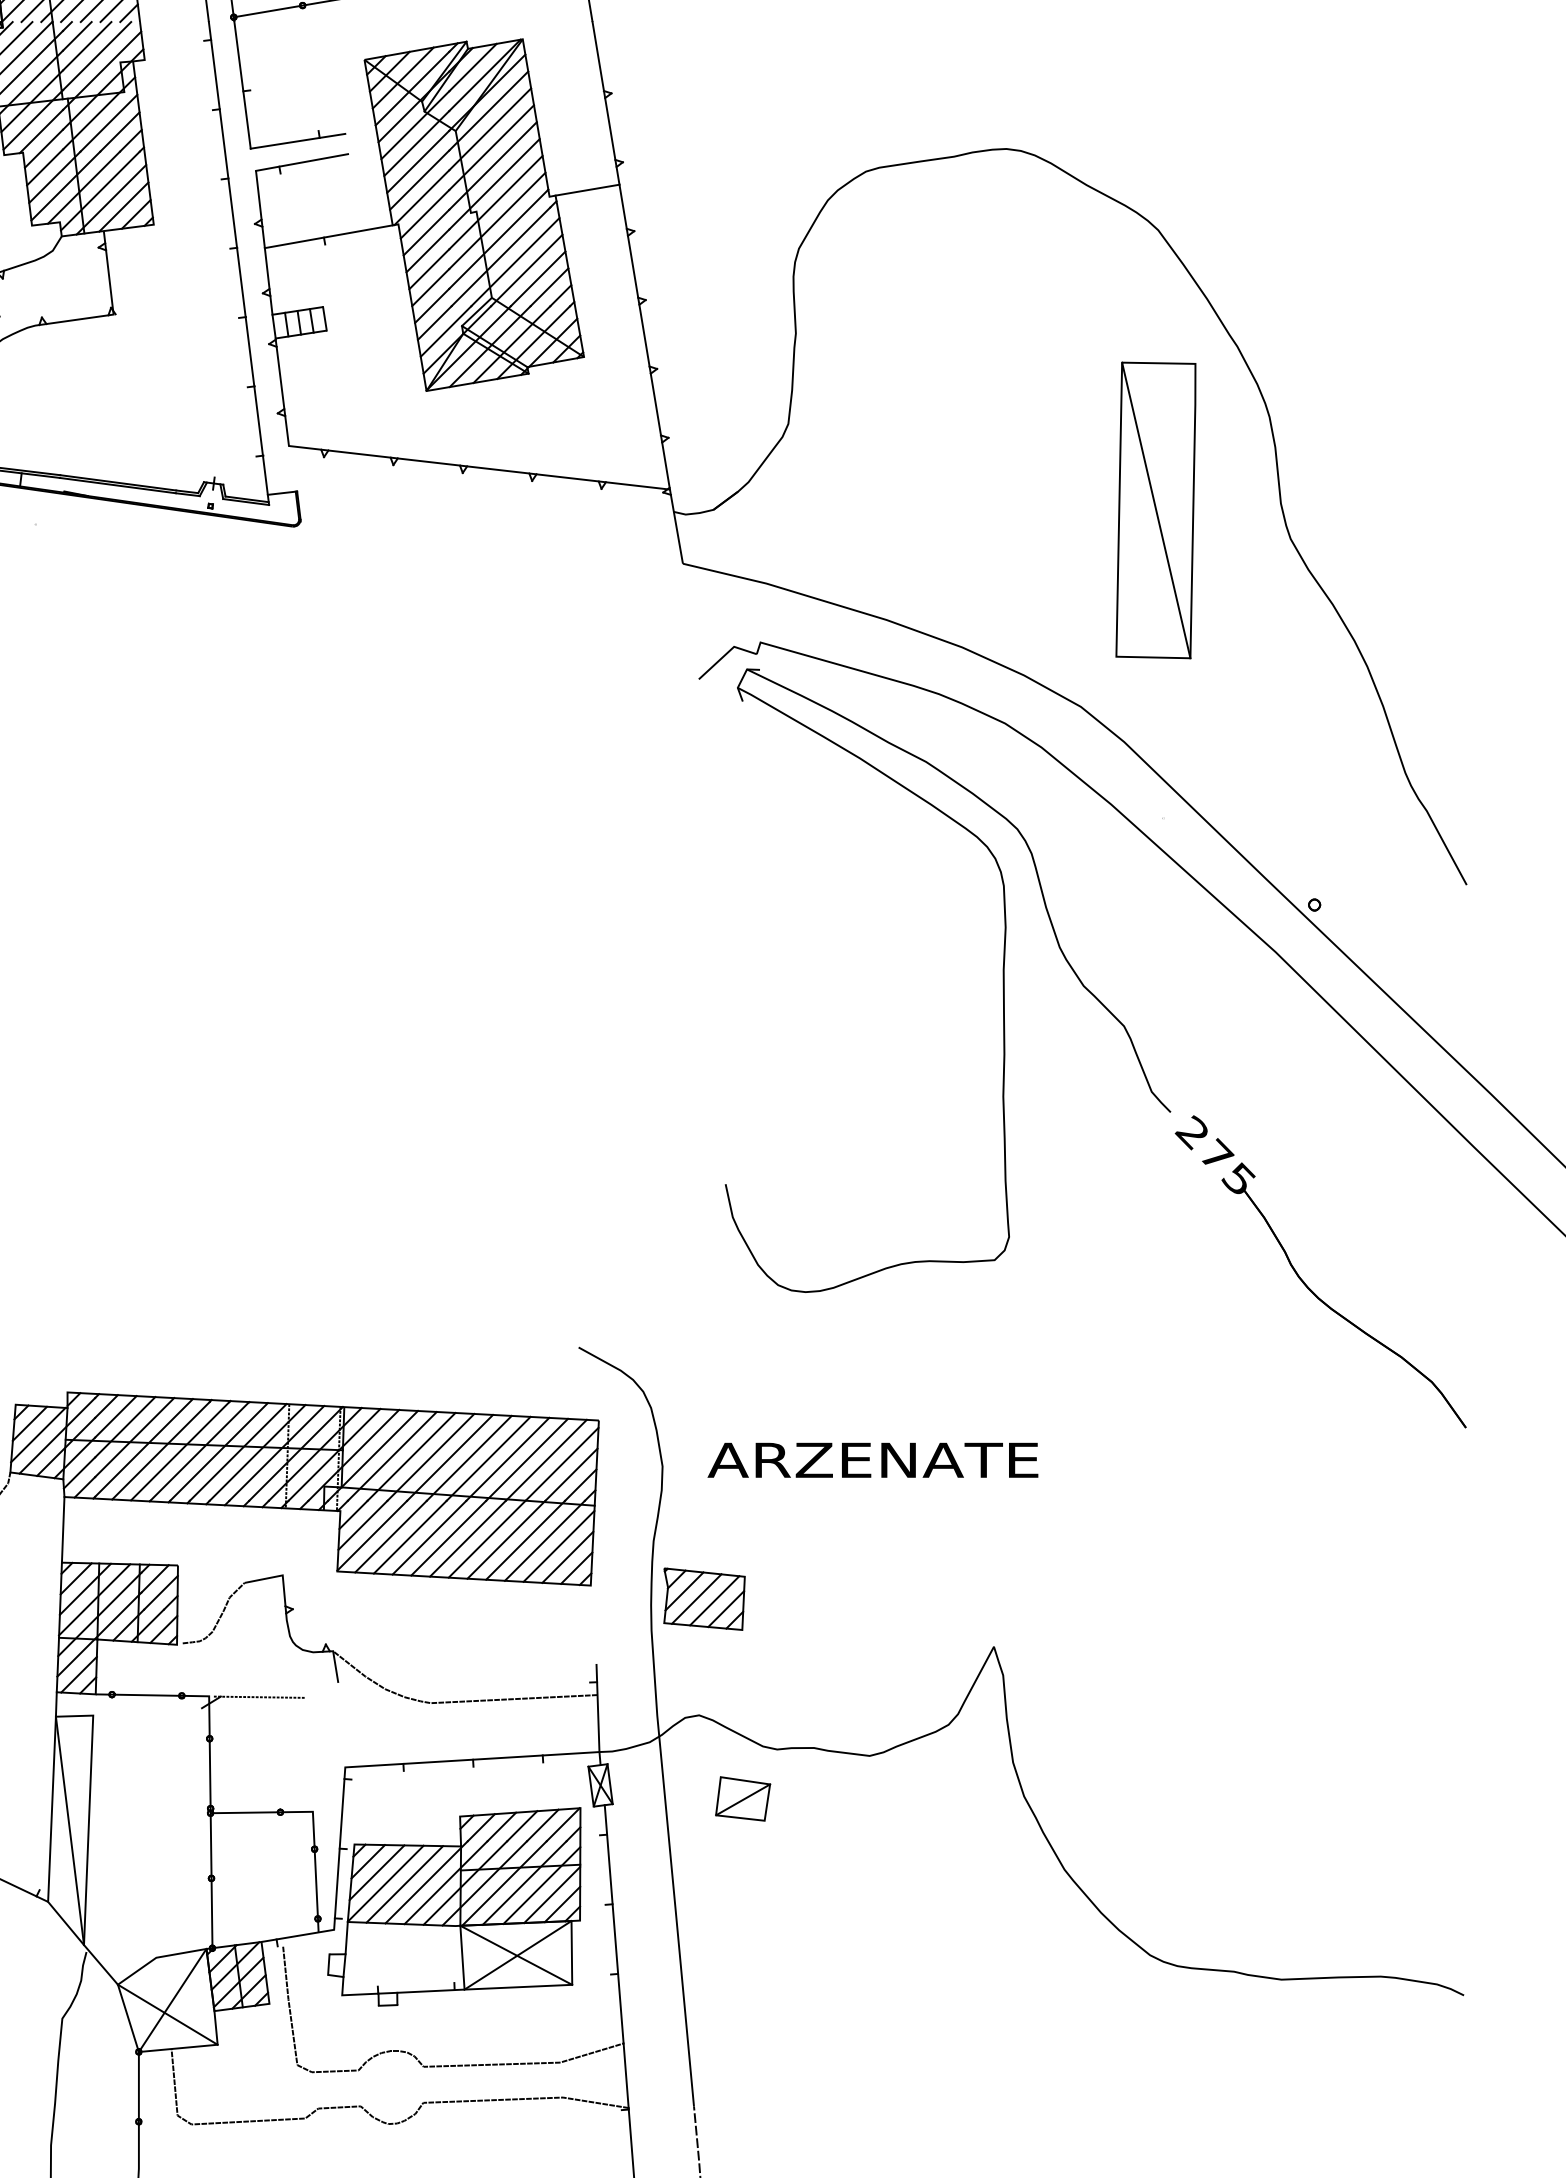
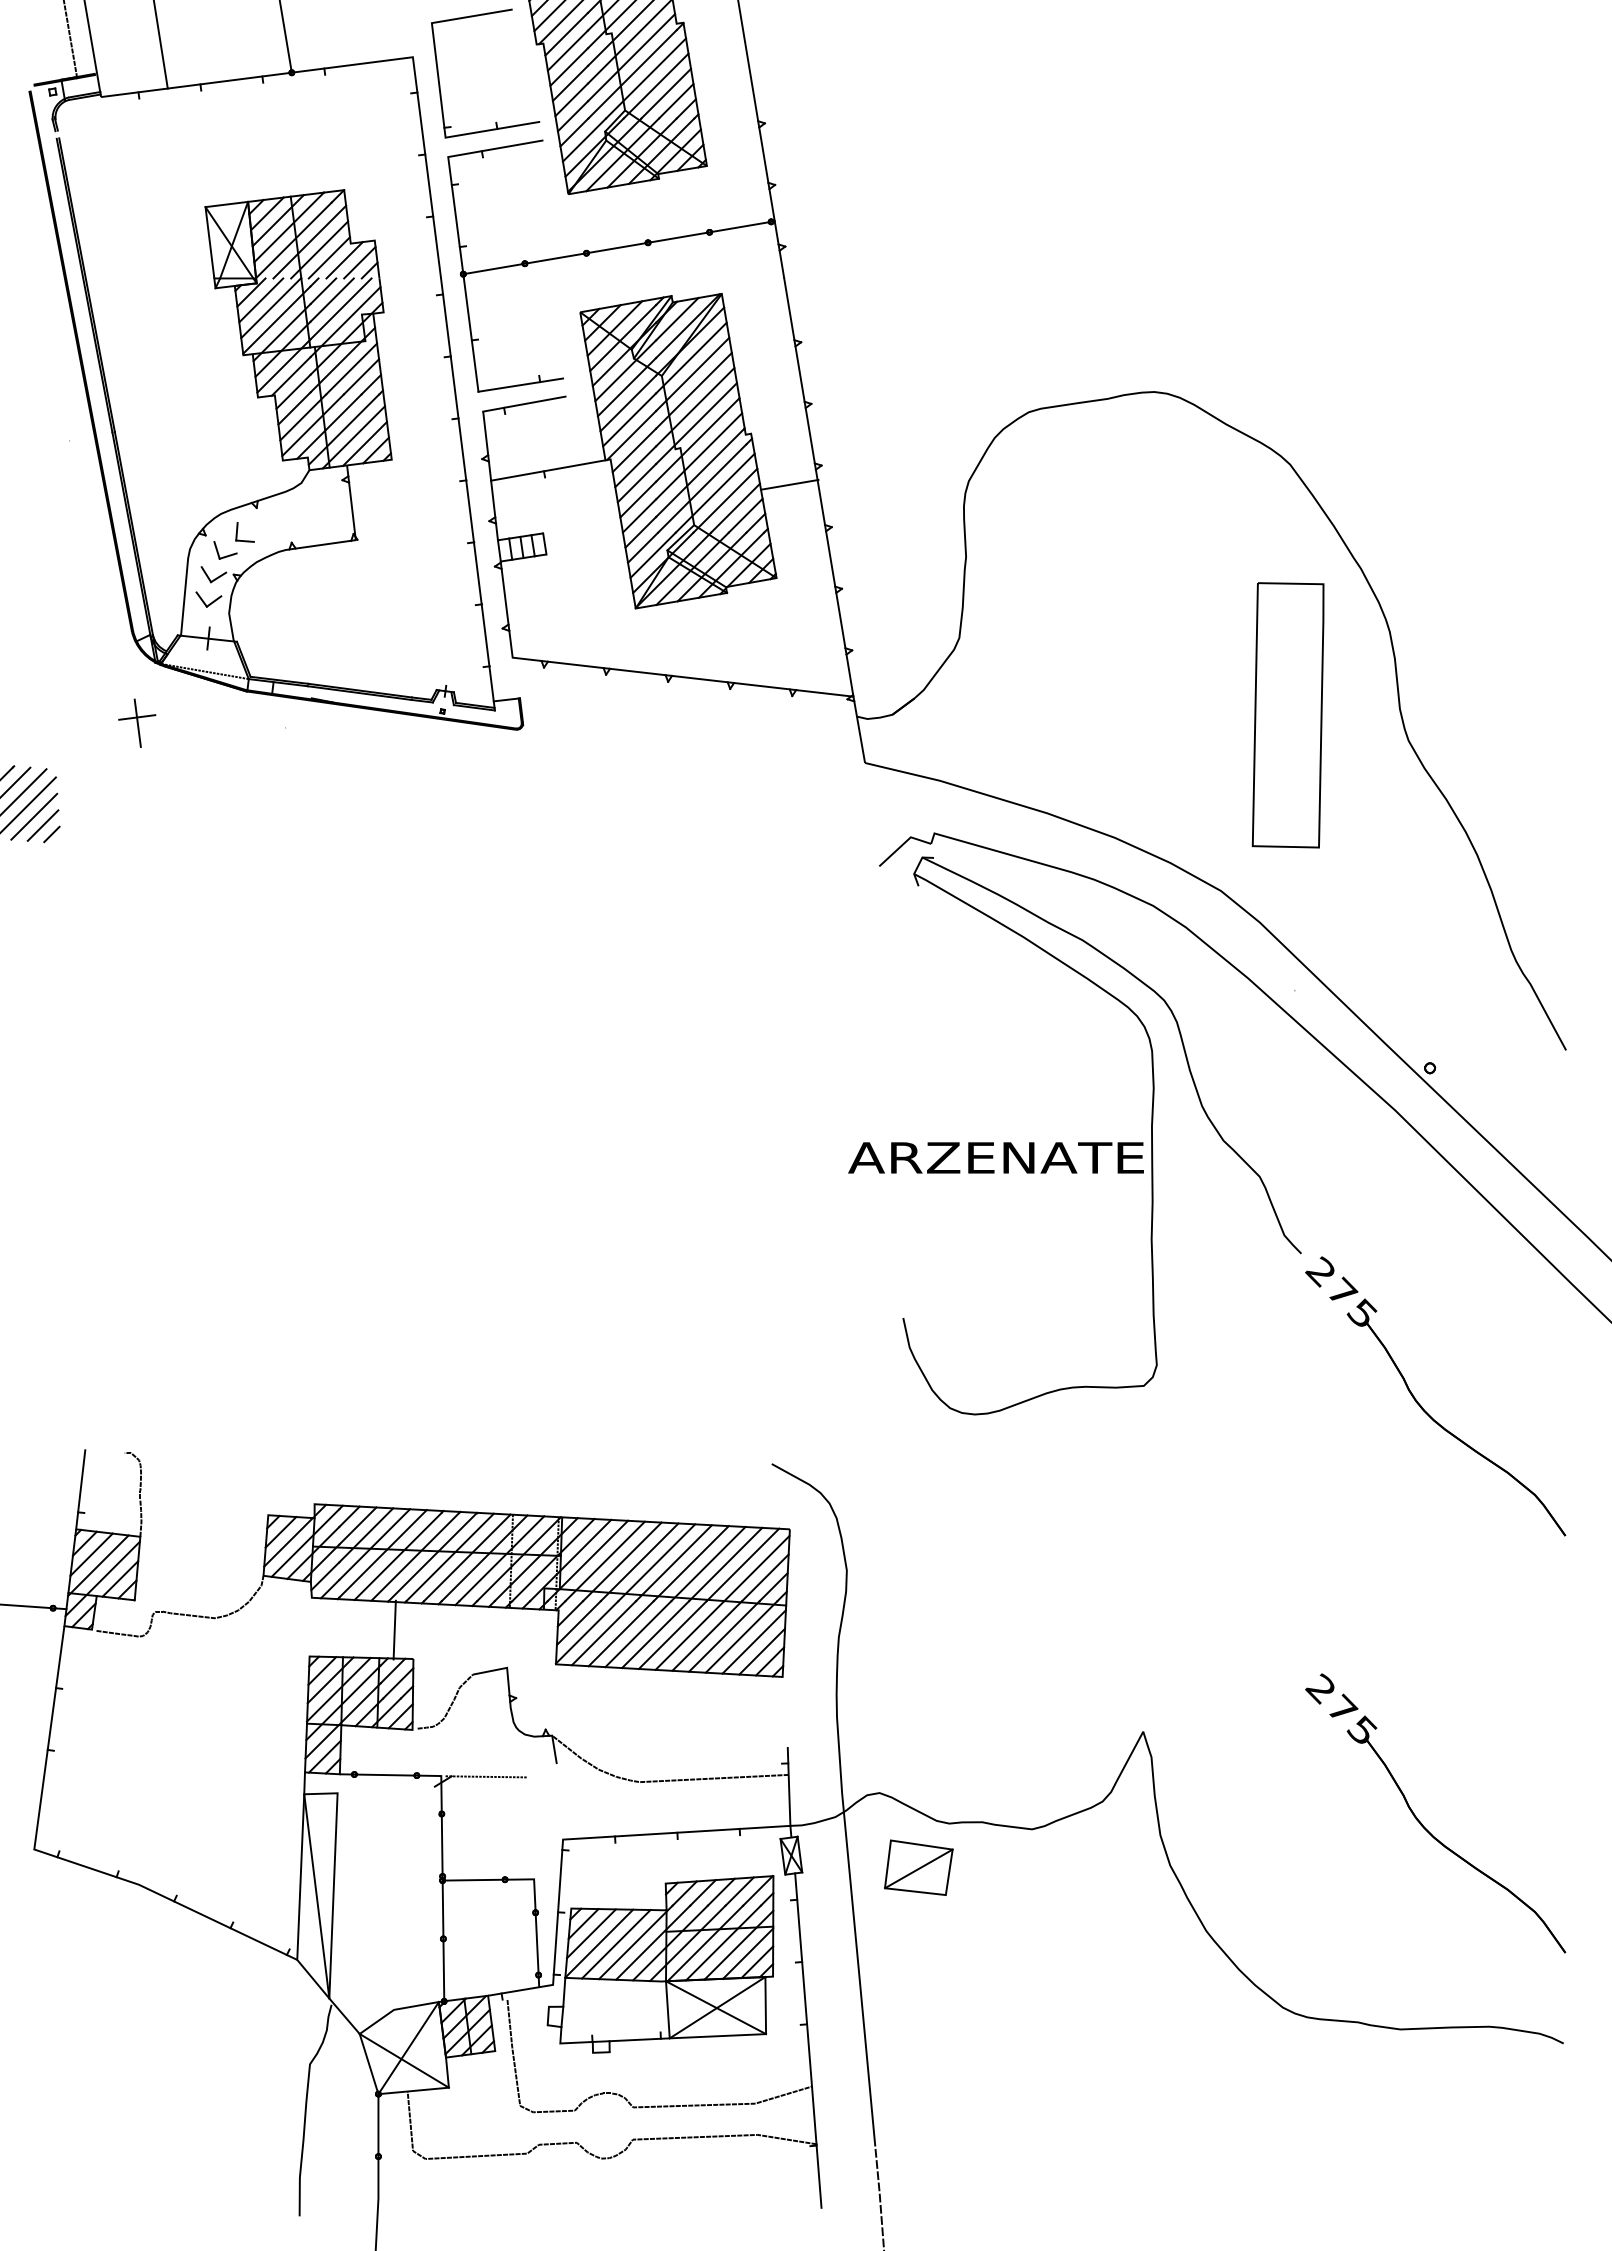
line: (587, 189) -> (789, 484), moved
line: (1156, 510) -> (1288, 715), removed
text: (872, 1459) -> (995, 1157), moved
line: (62, 1529) -> (394, 1629), moved
part: (704, 1598) -> (884, 1688), removed
part: (1306, 1749) -> (1422, 1823), added
part: (742, 1798) -> (918, 1867), size x1.4

